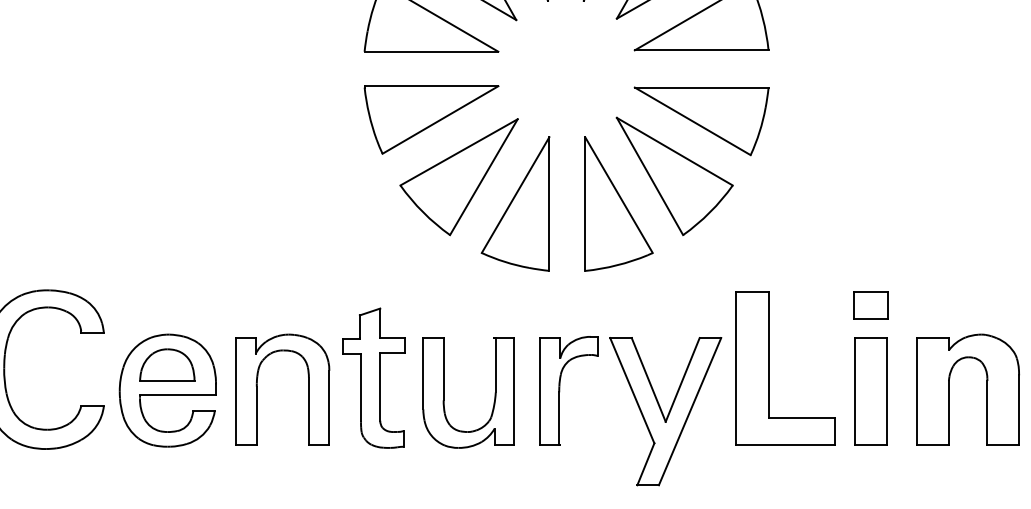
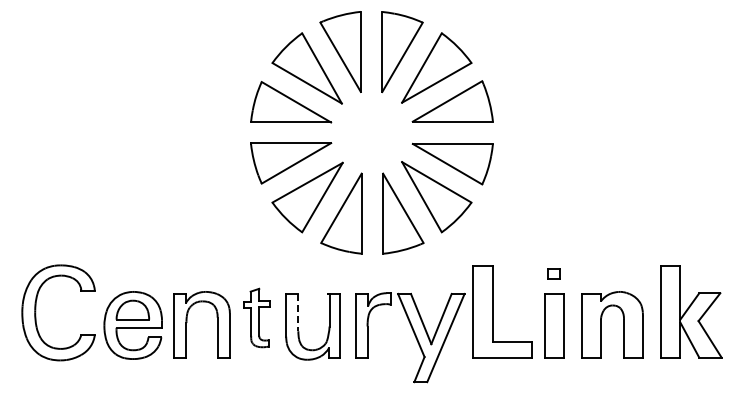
part: (869, 303) -> (553, 273), size x0.6
line: (443, 368) -> (298, 312), solid -> dashed
part: (373, 377) -> (256, 317), size x0.7

